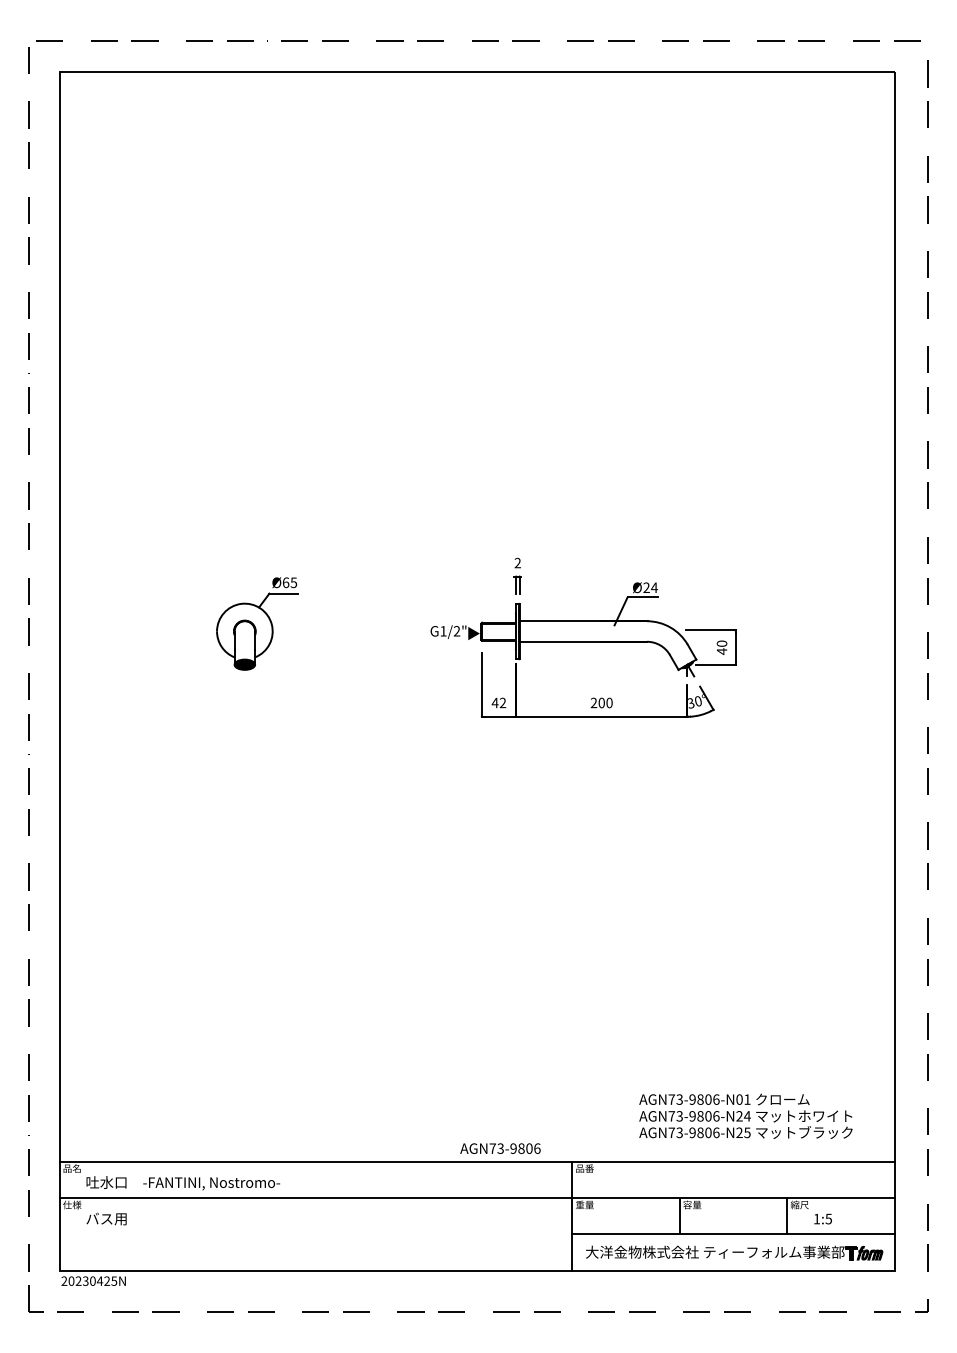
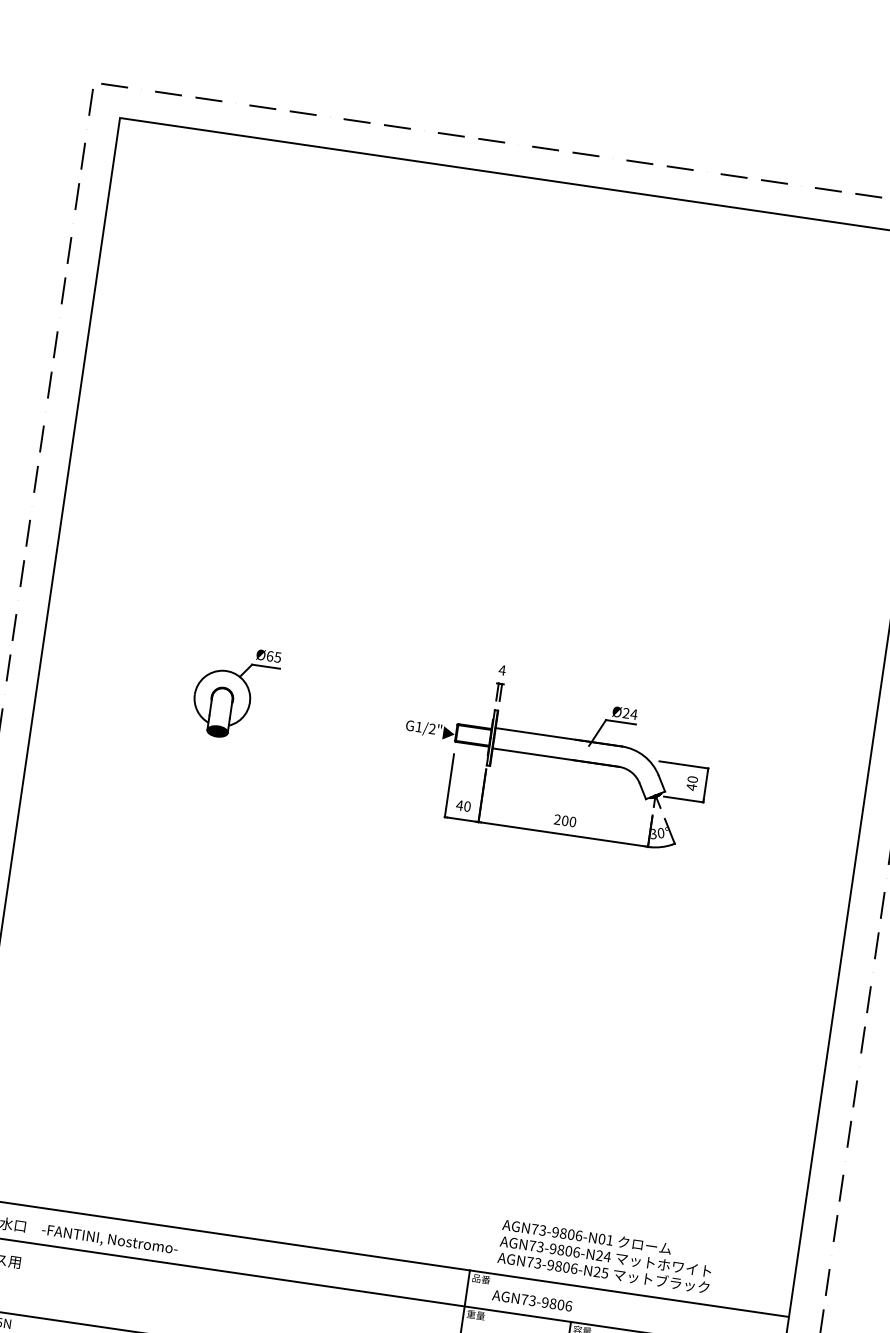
text: (517, 562) -> (502, 669), 2 -> 4
text: (502, 703) -> (466, 807), 42 -> 40
text: (745, 1115) -> (605, 1255), moved
text: (500, 1148) -> (532, 1300), moved

